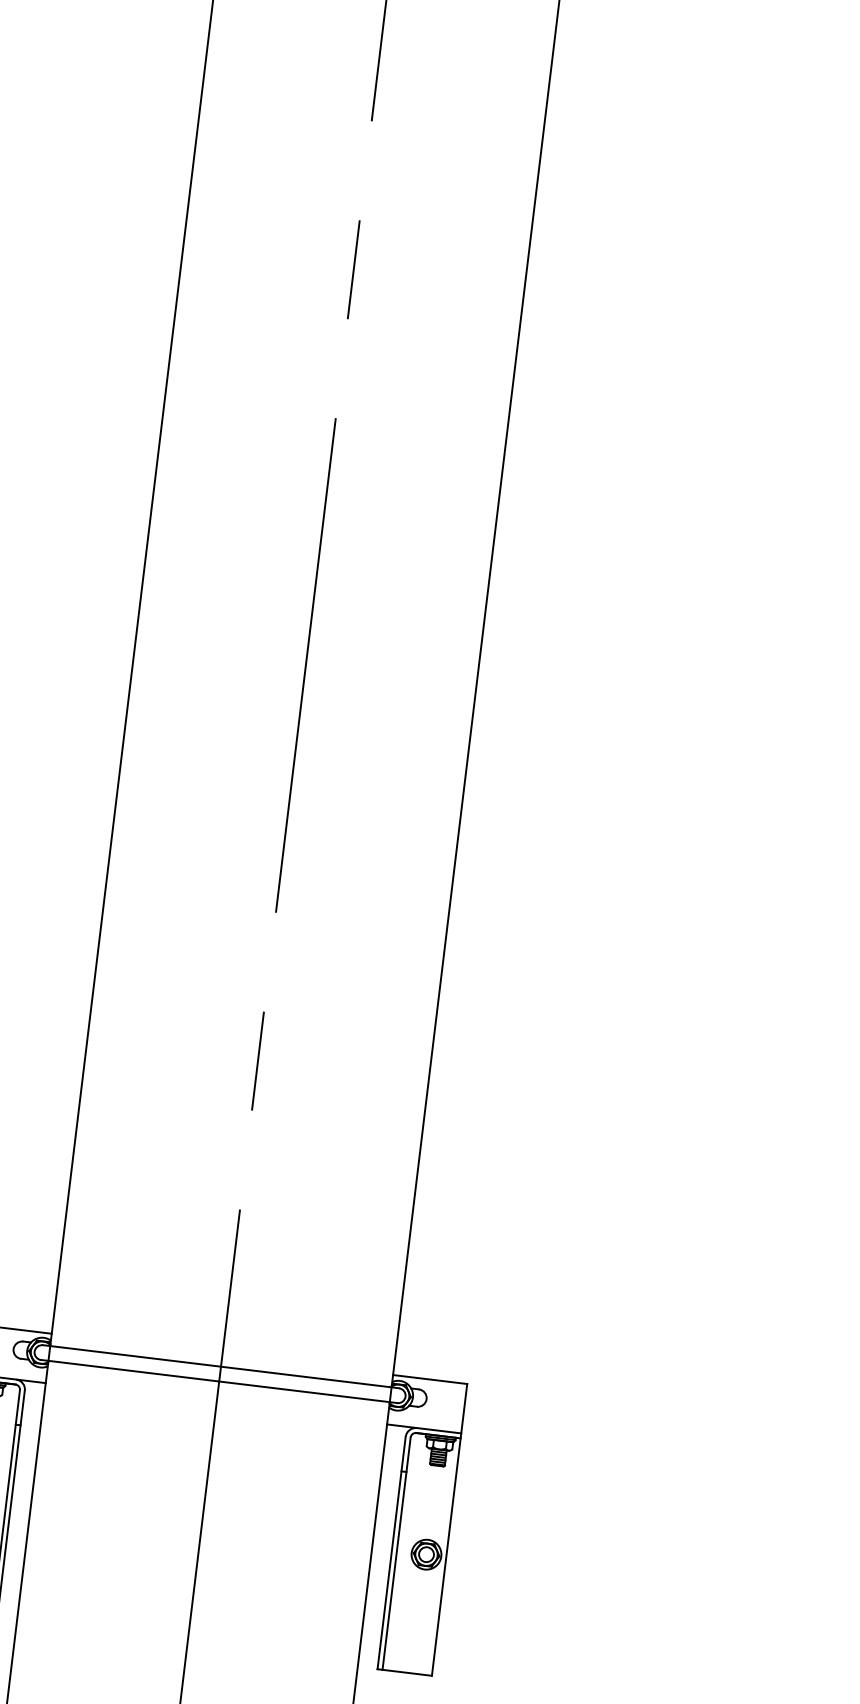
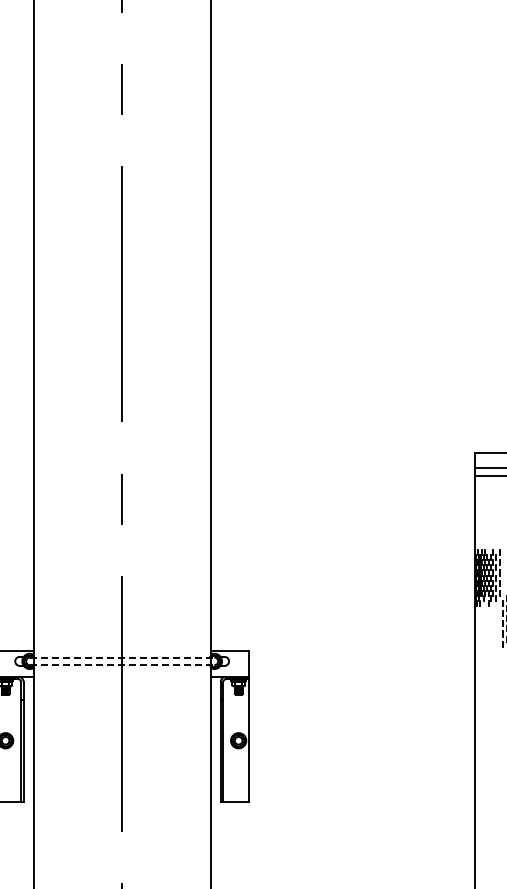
line: (221, 1366) -> (122, 657), solid -> dashed
line: (219, 1382) -> (122, 665), solid -> dashed

